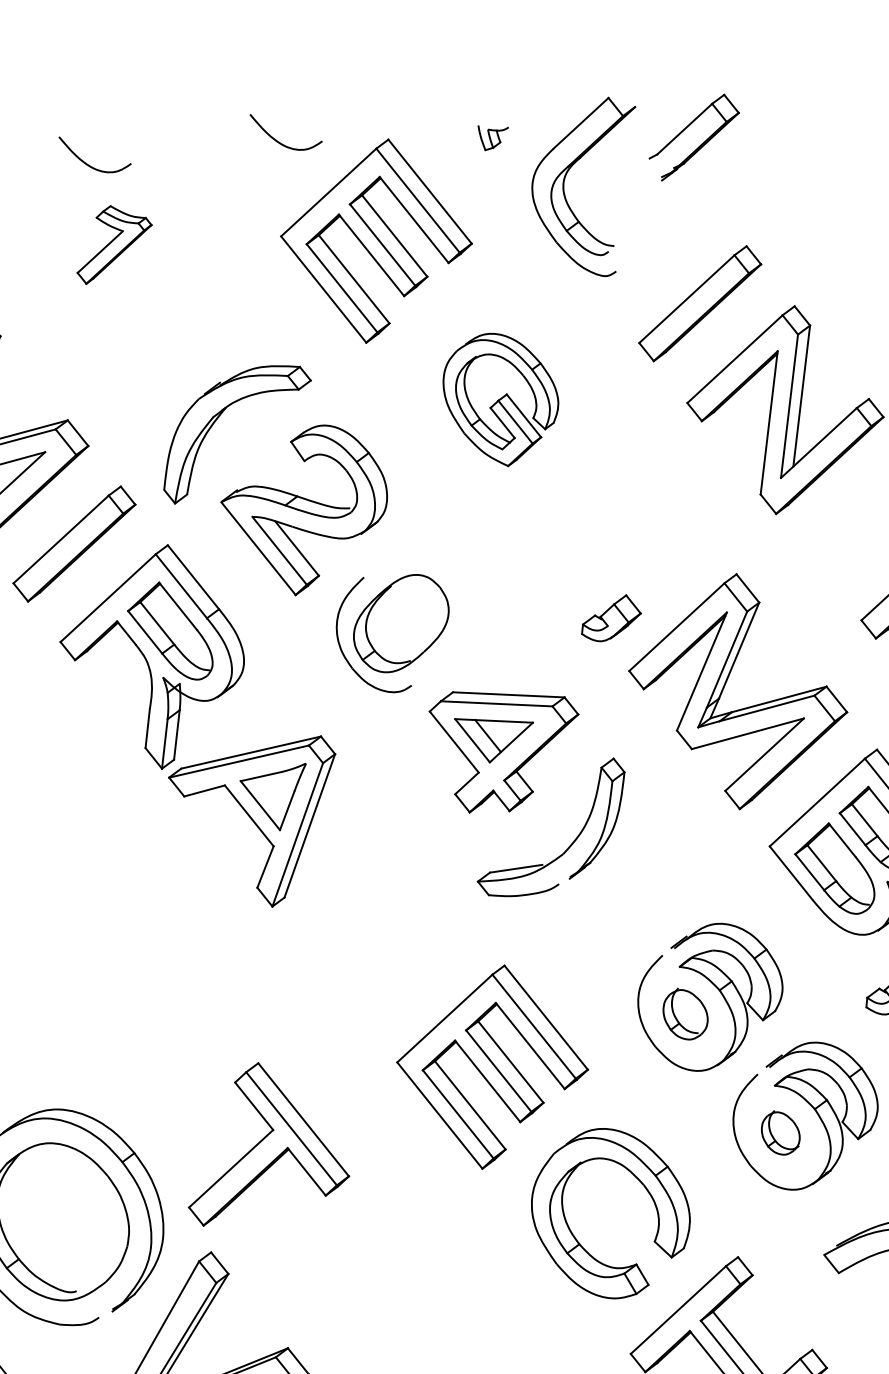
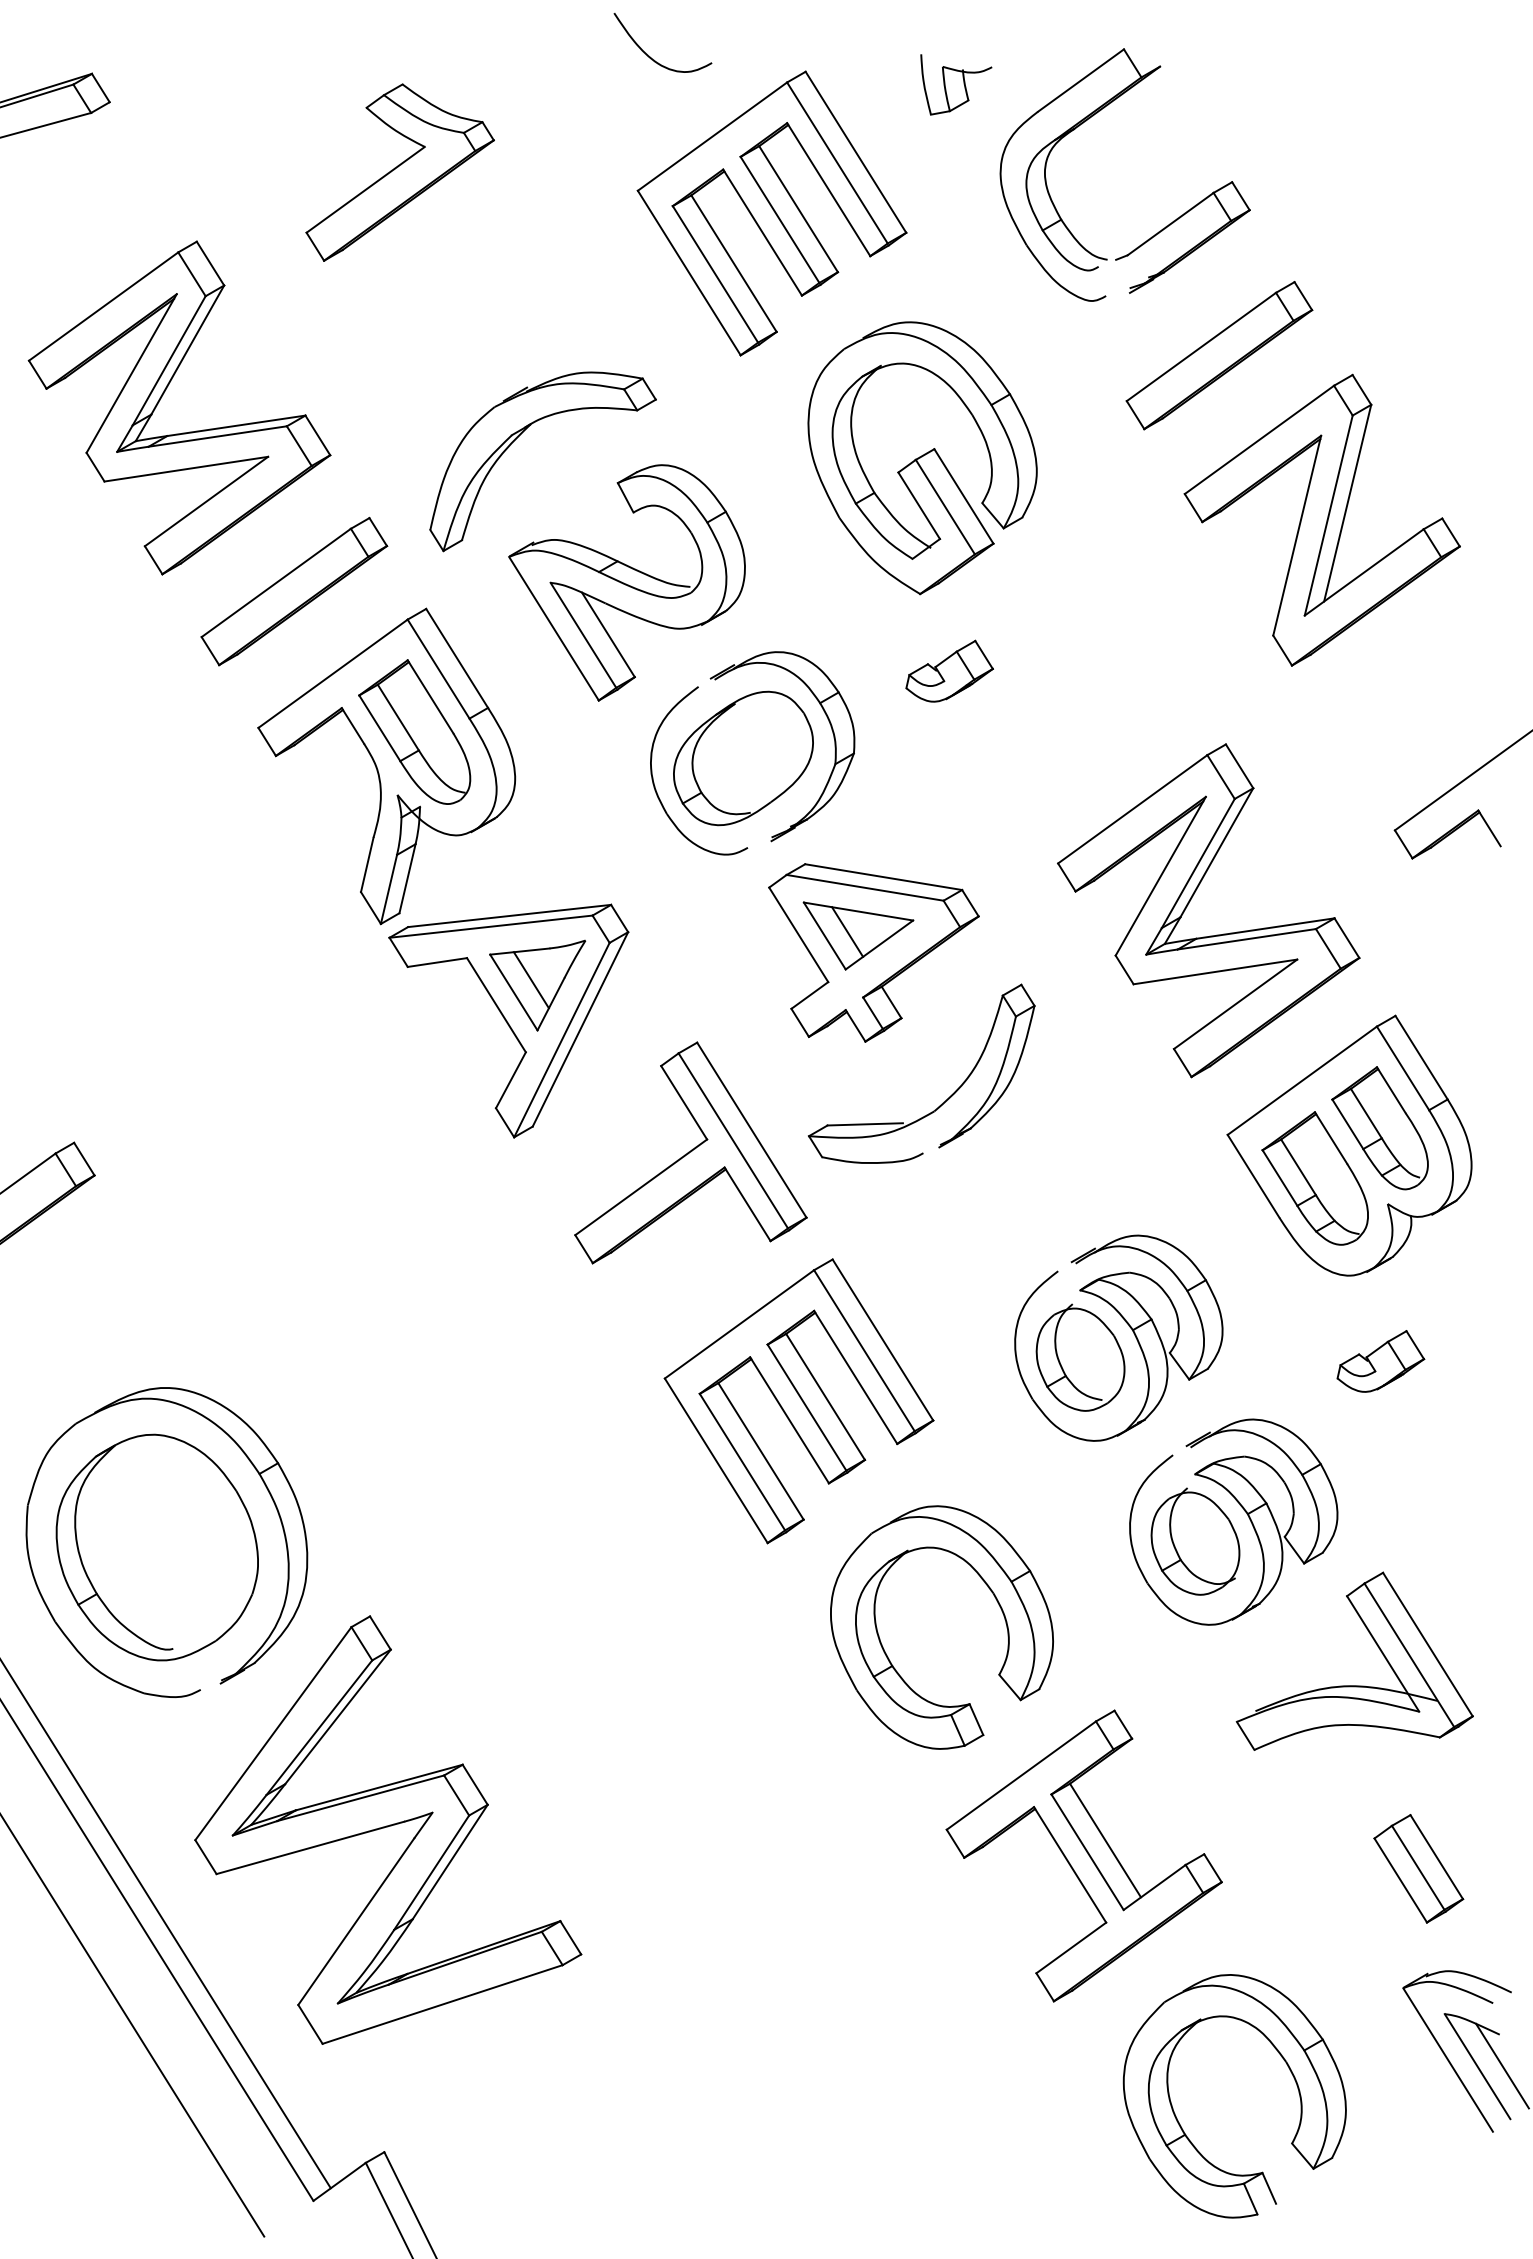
part: (494, 136) -> (956, 84), size x1.67
part: (700, 145) -> (1189, 249), moved
curve: (87, 163) -> (375, 55), removed
part: (113, 243) -> (399, 172), size x1.67
part: (501, 399) -> (922, 458), size x1.43
part: (460, 596) -> (831, 730), added
part: (610, 618) -> (949, 670), moved
line: (270, 795) -> (530, 980), added
part: (685, 1013) -> (1080, 1357), size x1.43
part: (780, 1132) -> (1195, 1541), size x1.67
part: (262, 1140) -> (690, 1152), moved

